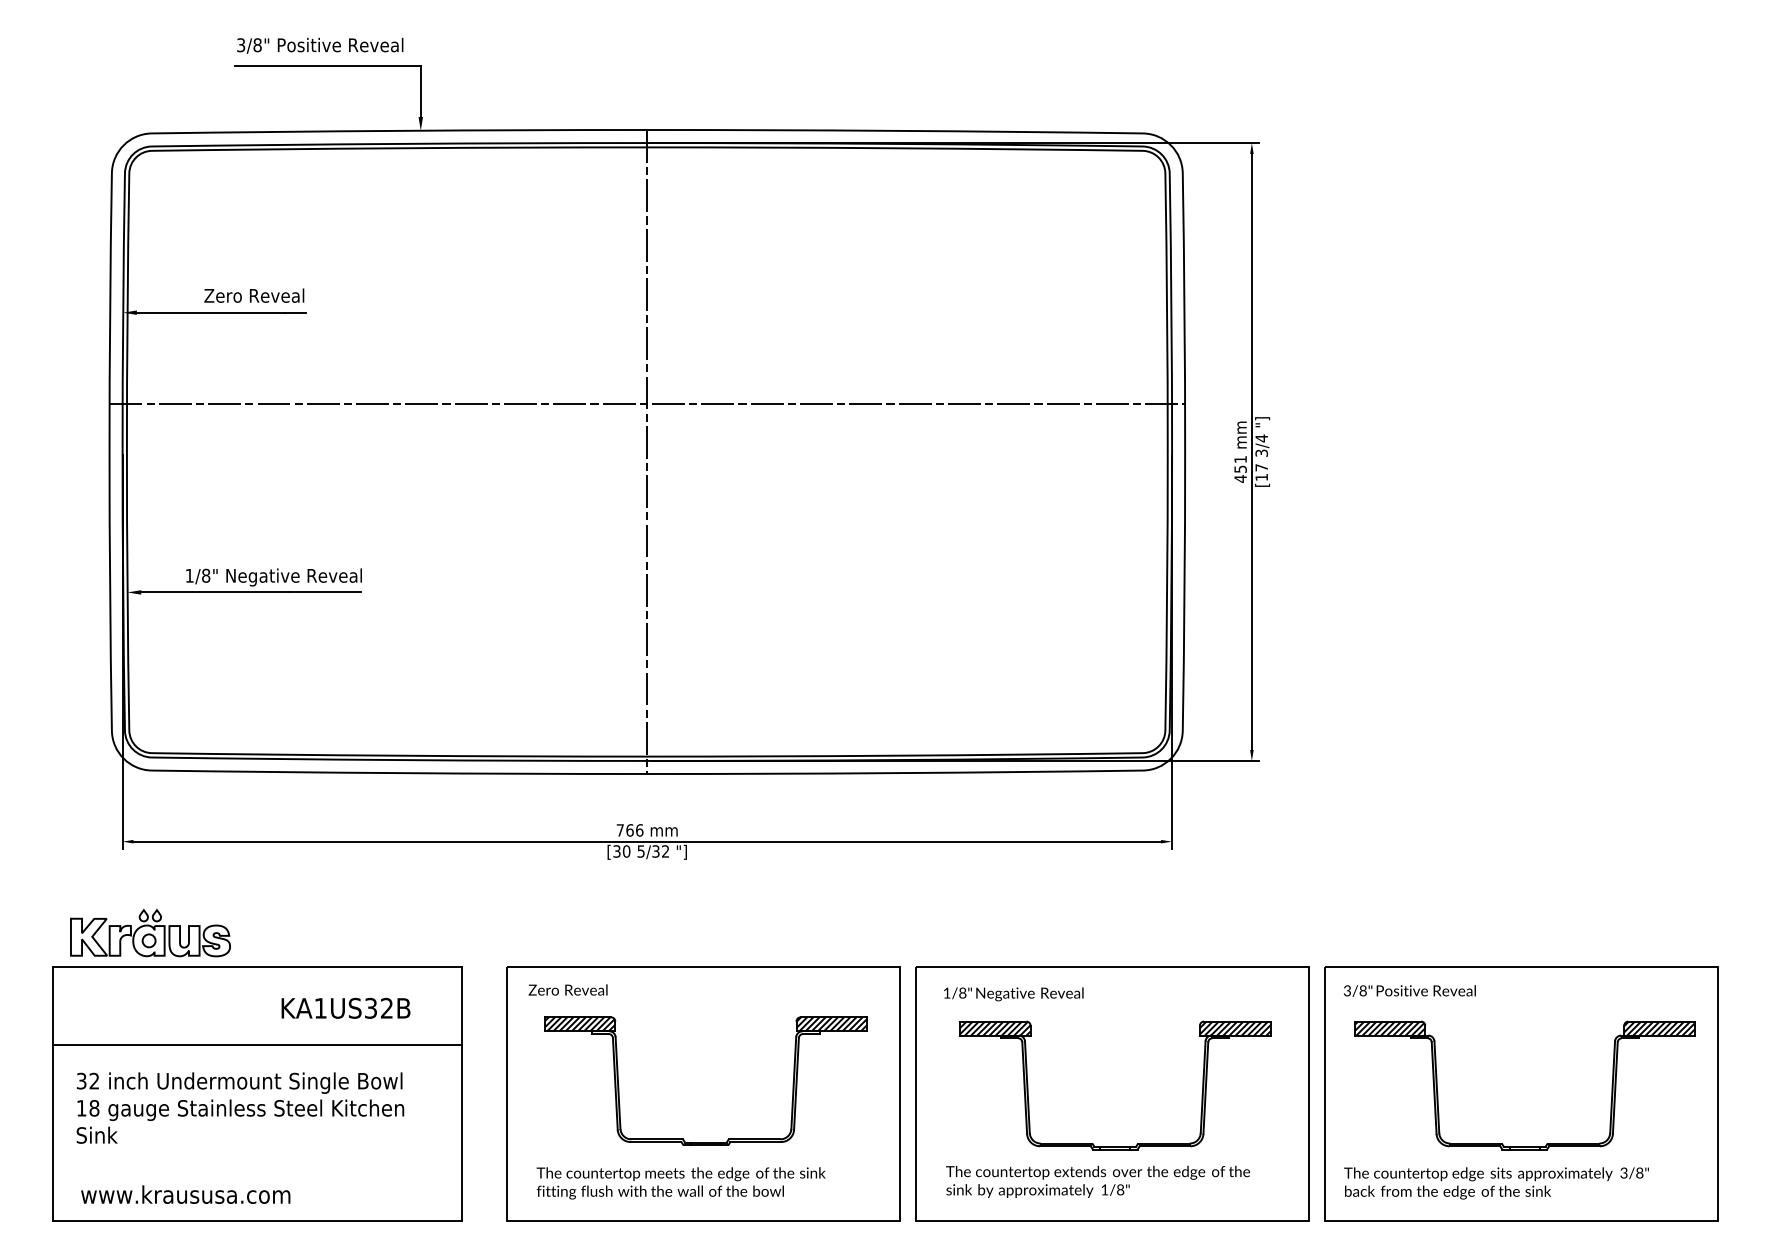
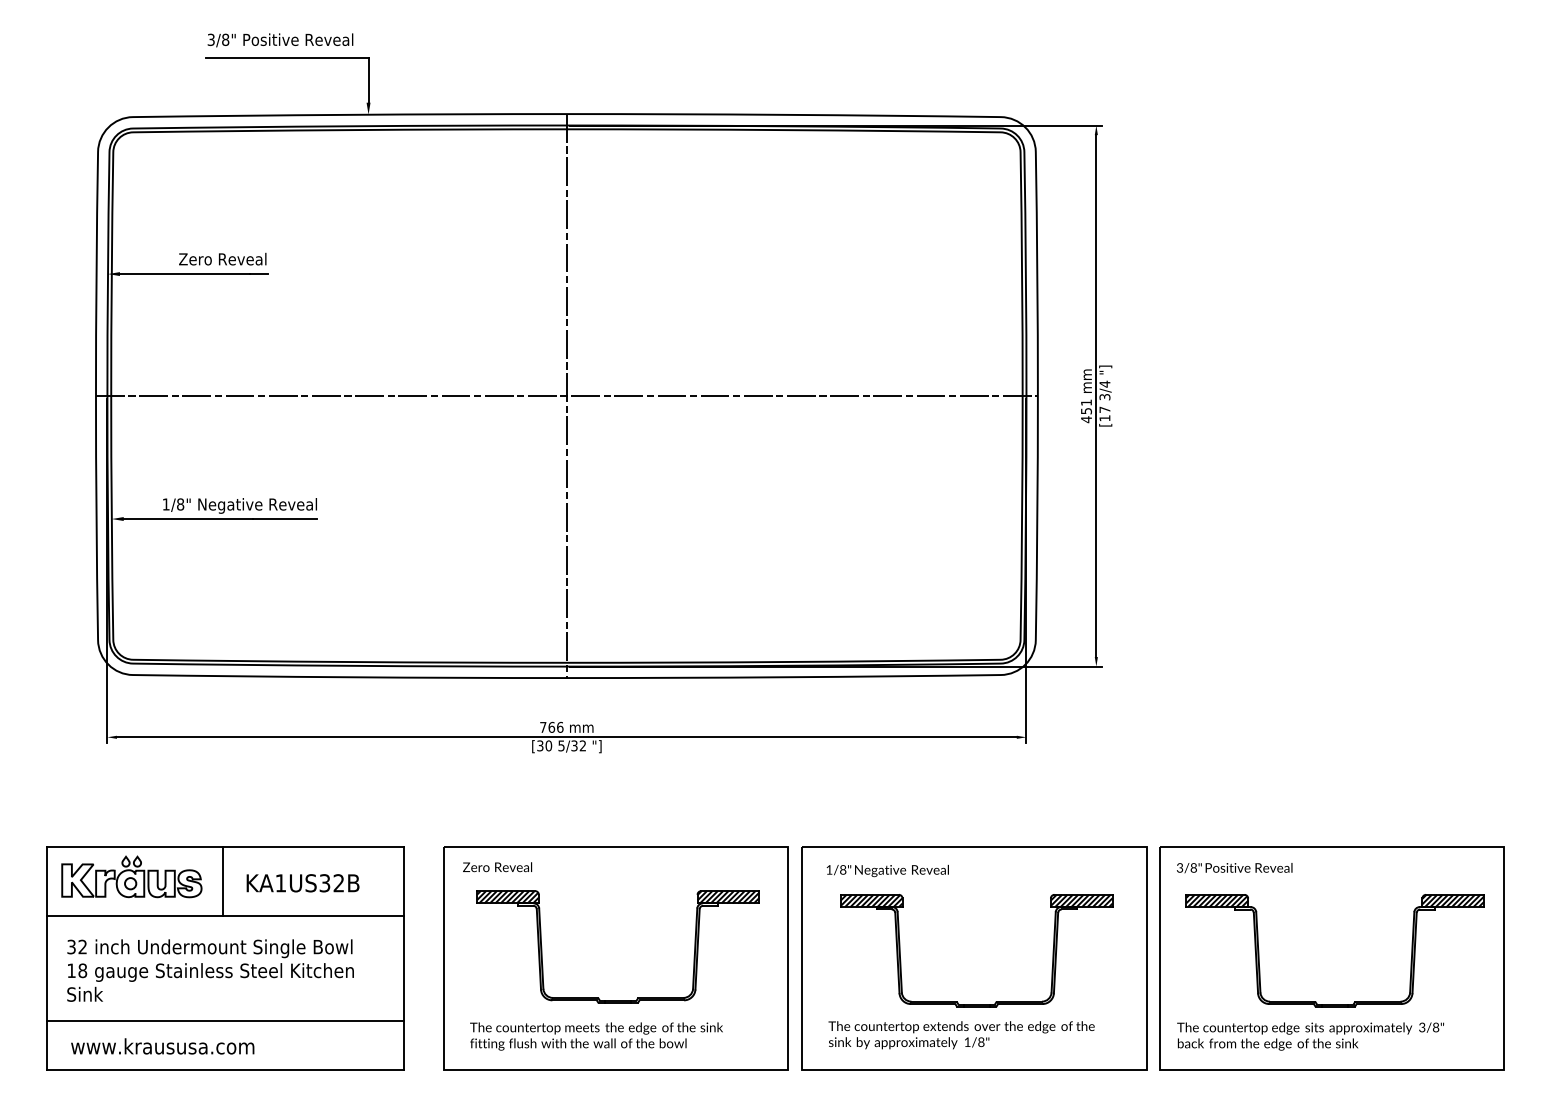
line: (647, 404) -> (567, 396), moved
part: (150, 932) -> (131, 876), moved
line: (255, 1005) -> (223, 880), added
line: (257, 1165) -> (225, 1020), added

